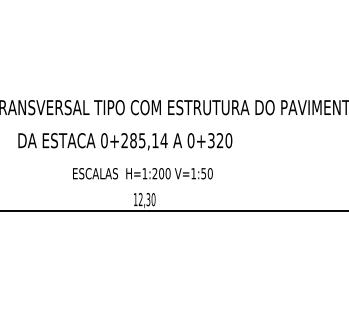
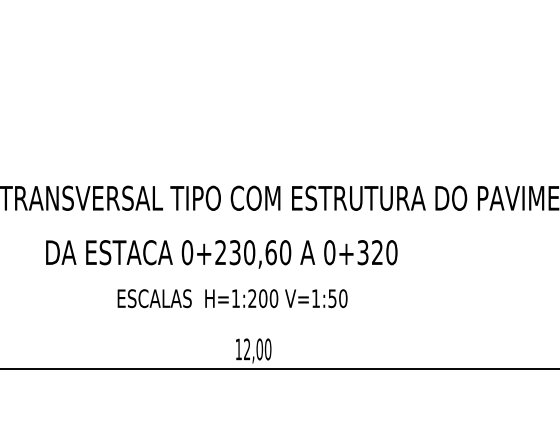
text: (148, 140) -> (259, 252), 0+285,14 -> 0+230,60
text: (142, 173) -> (231, 298), moved
text: (148, 199) -> (259, 349), 12,30 -> 12,00

